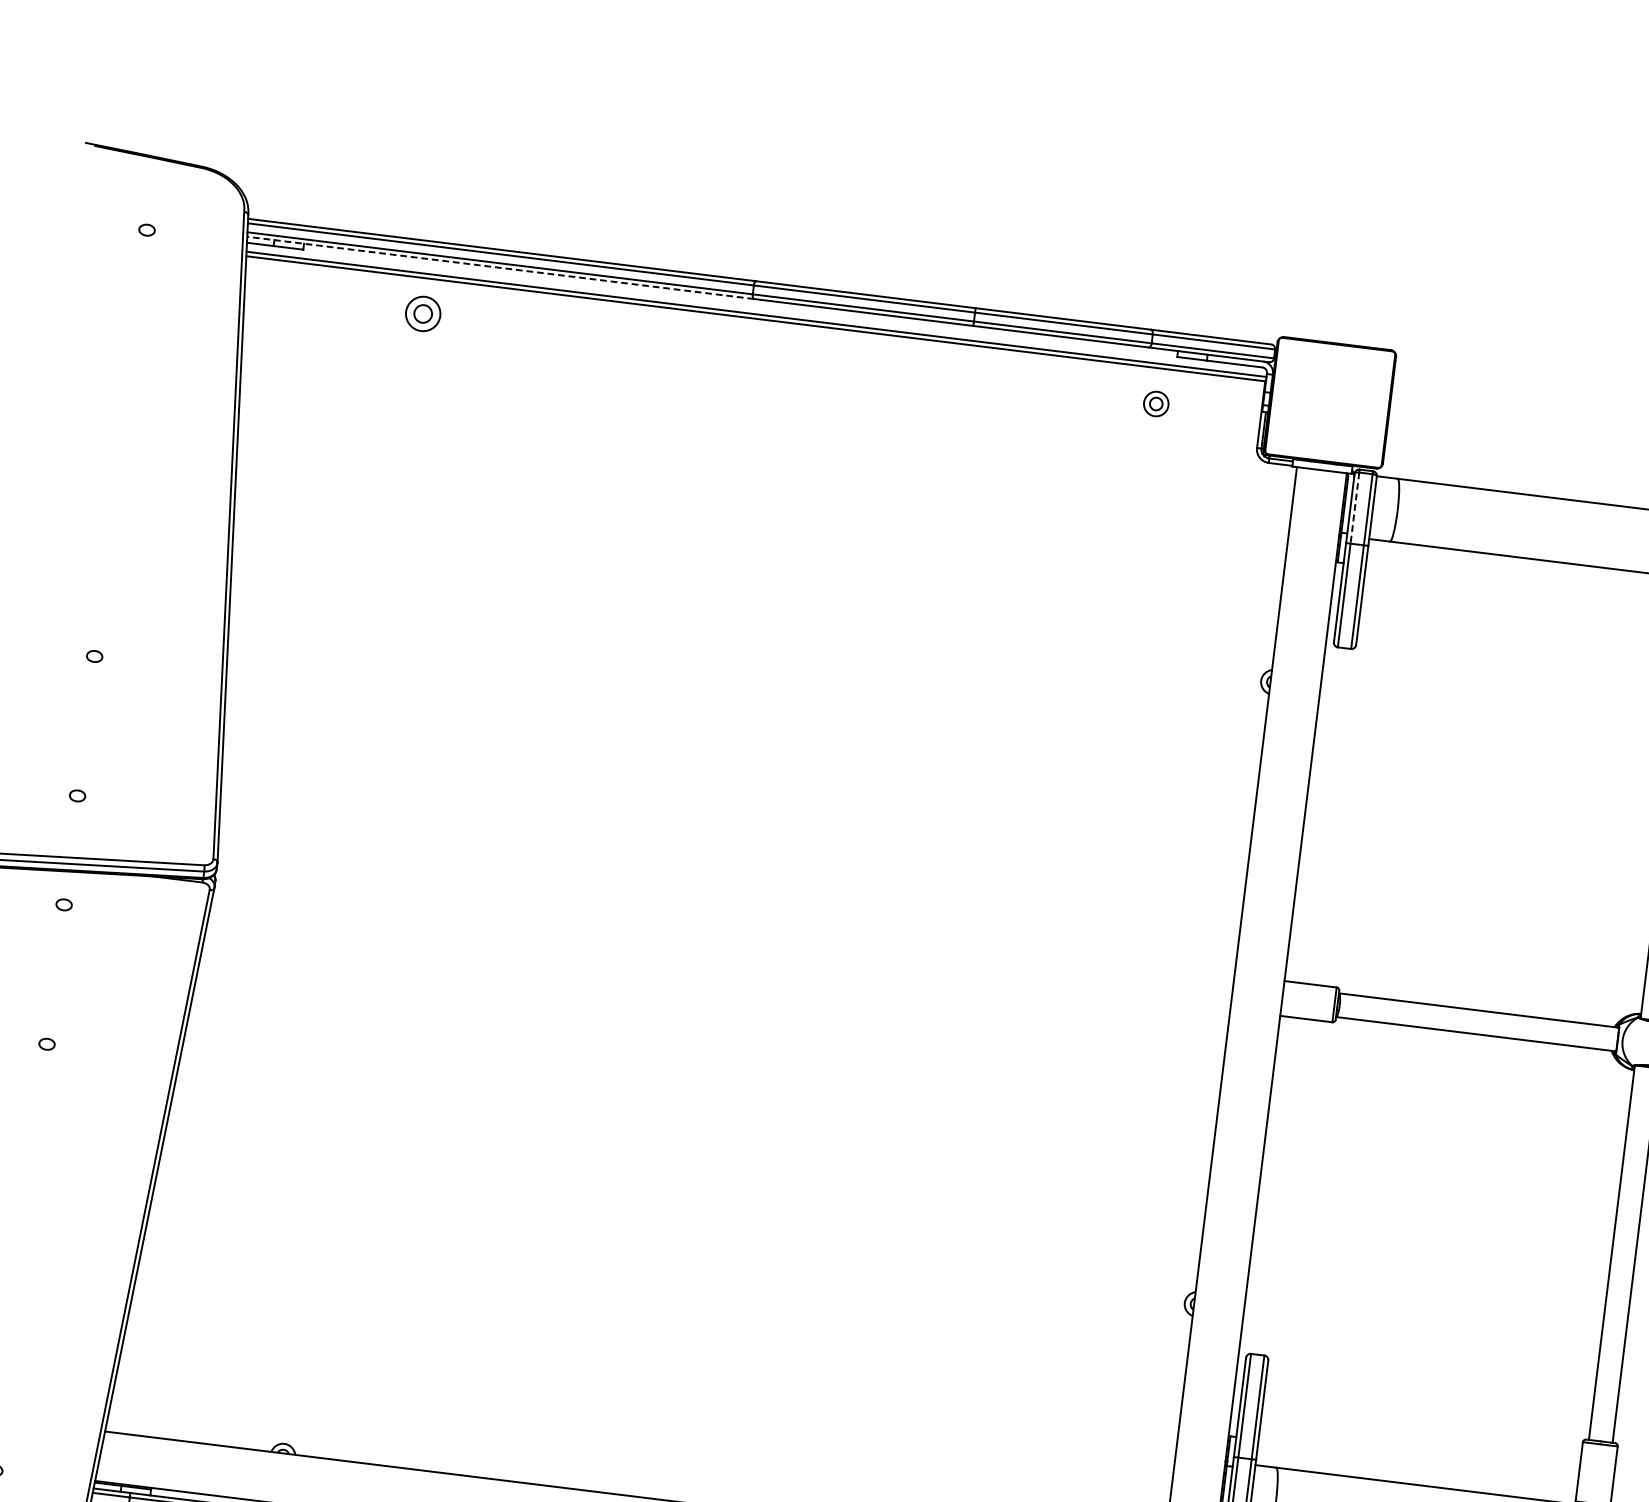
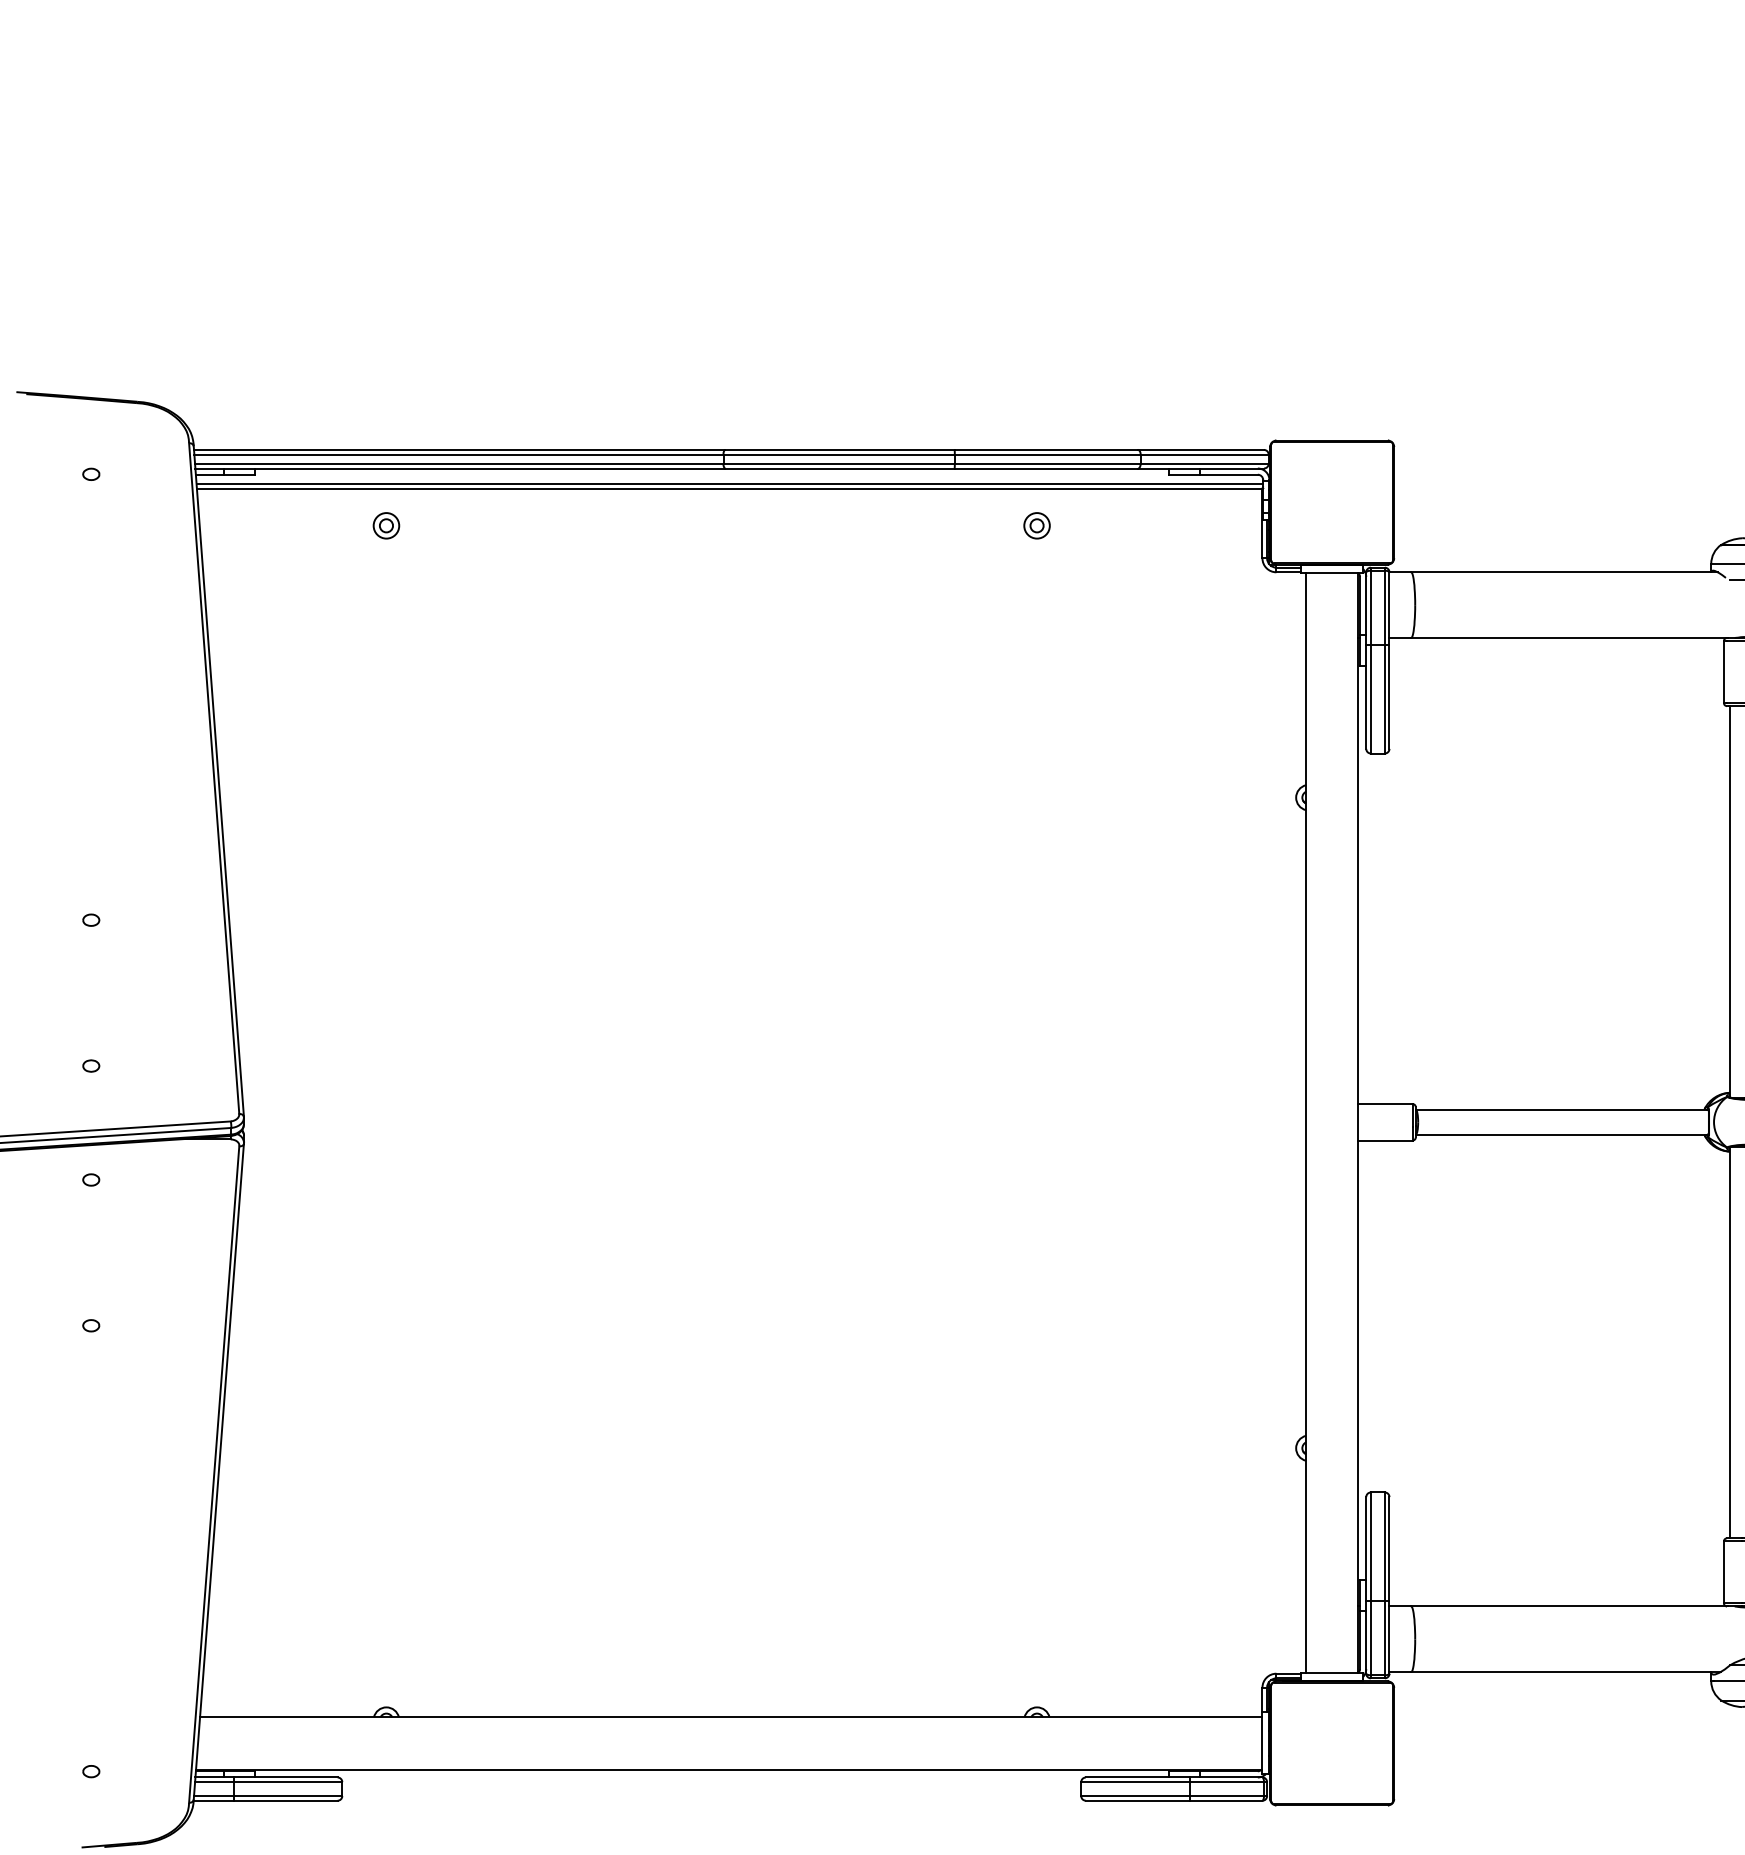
line: (500, 267) -> (460, 468), dashed -> solid
part: (423, 313) -> (386, 525), size x0.71
part: (1155, 403) -> (1036, 525), moved
line: (1354, 508) -> (1370, 608), dashed -> solid

